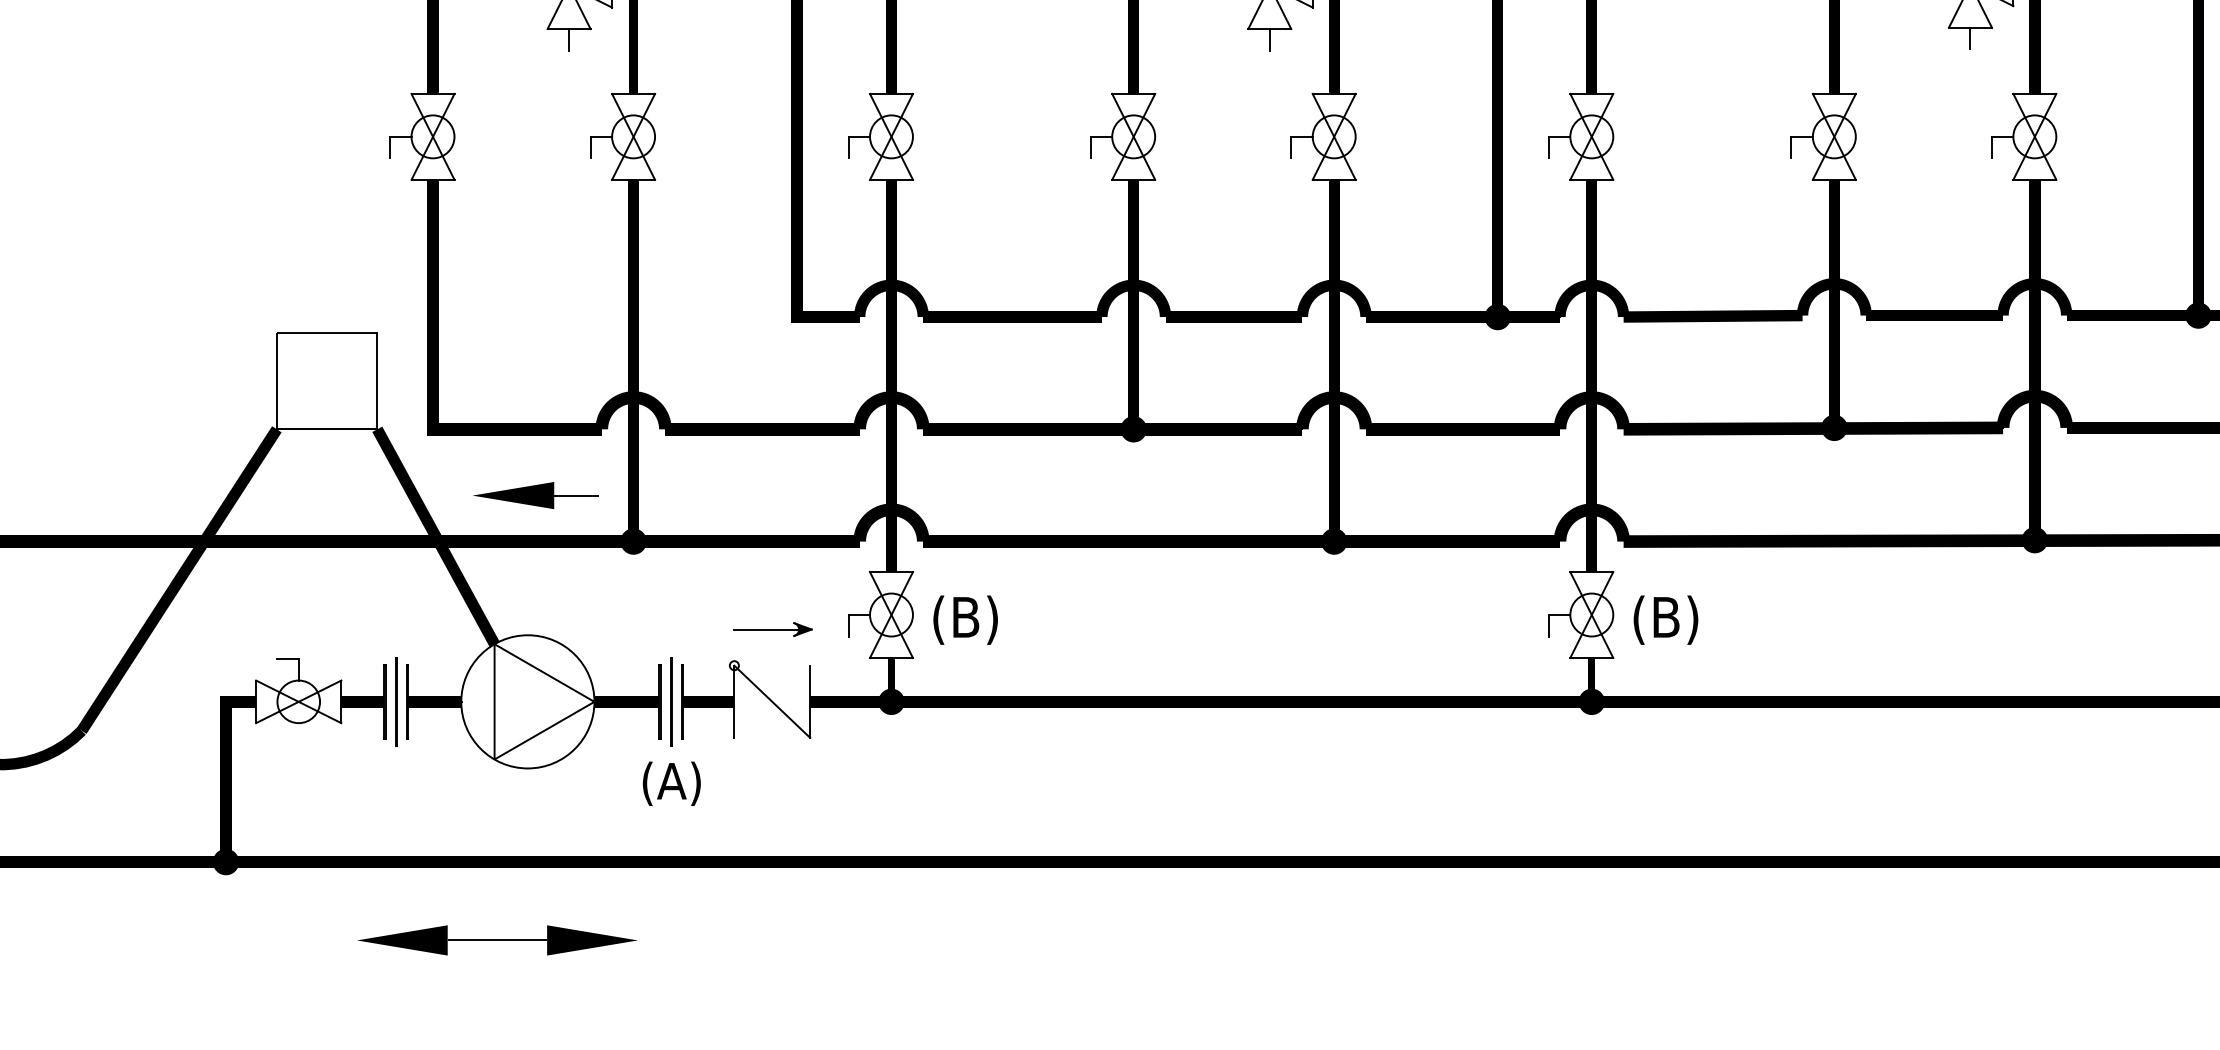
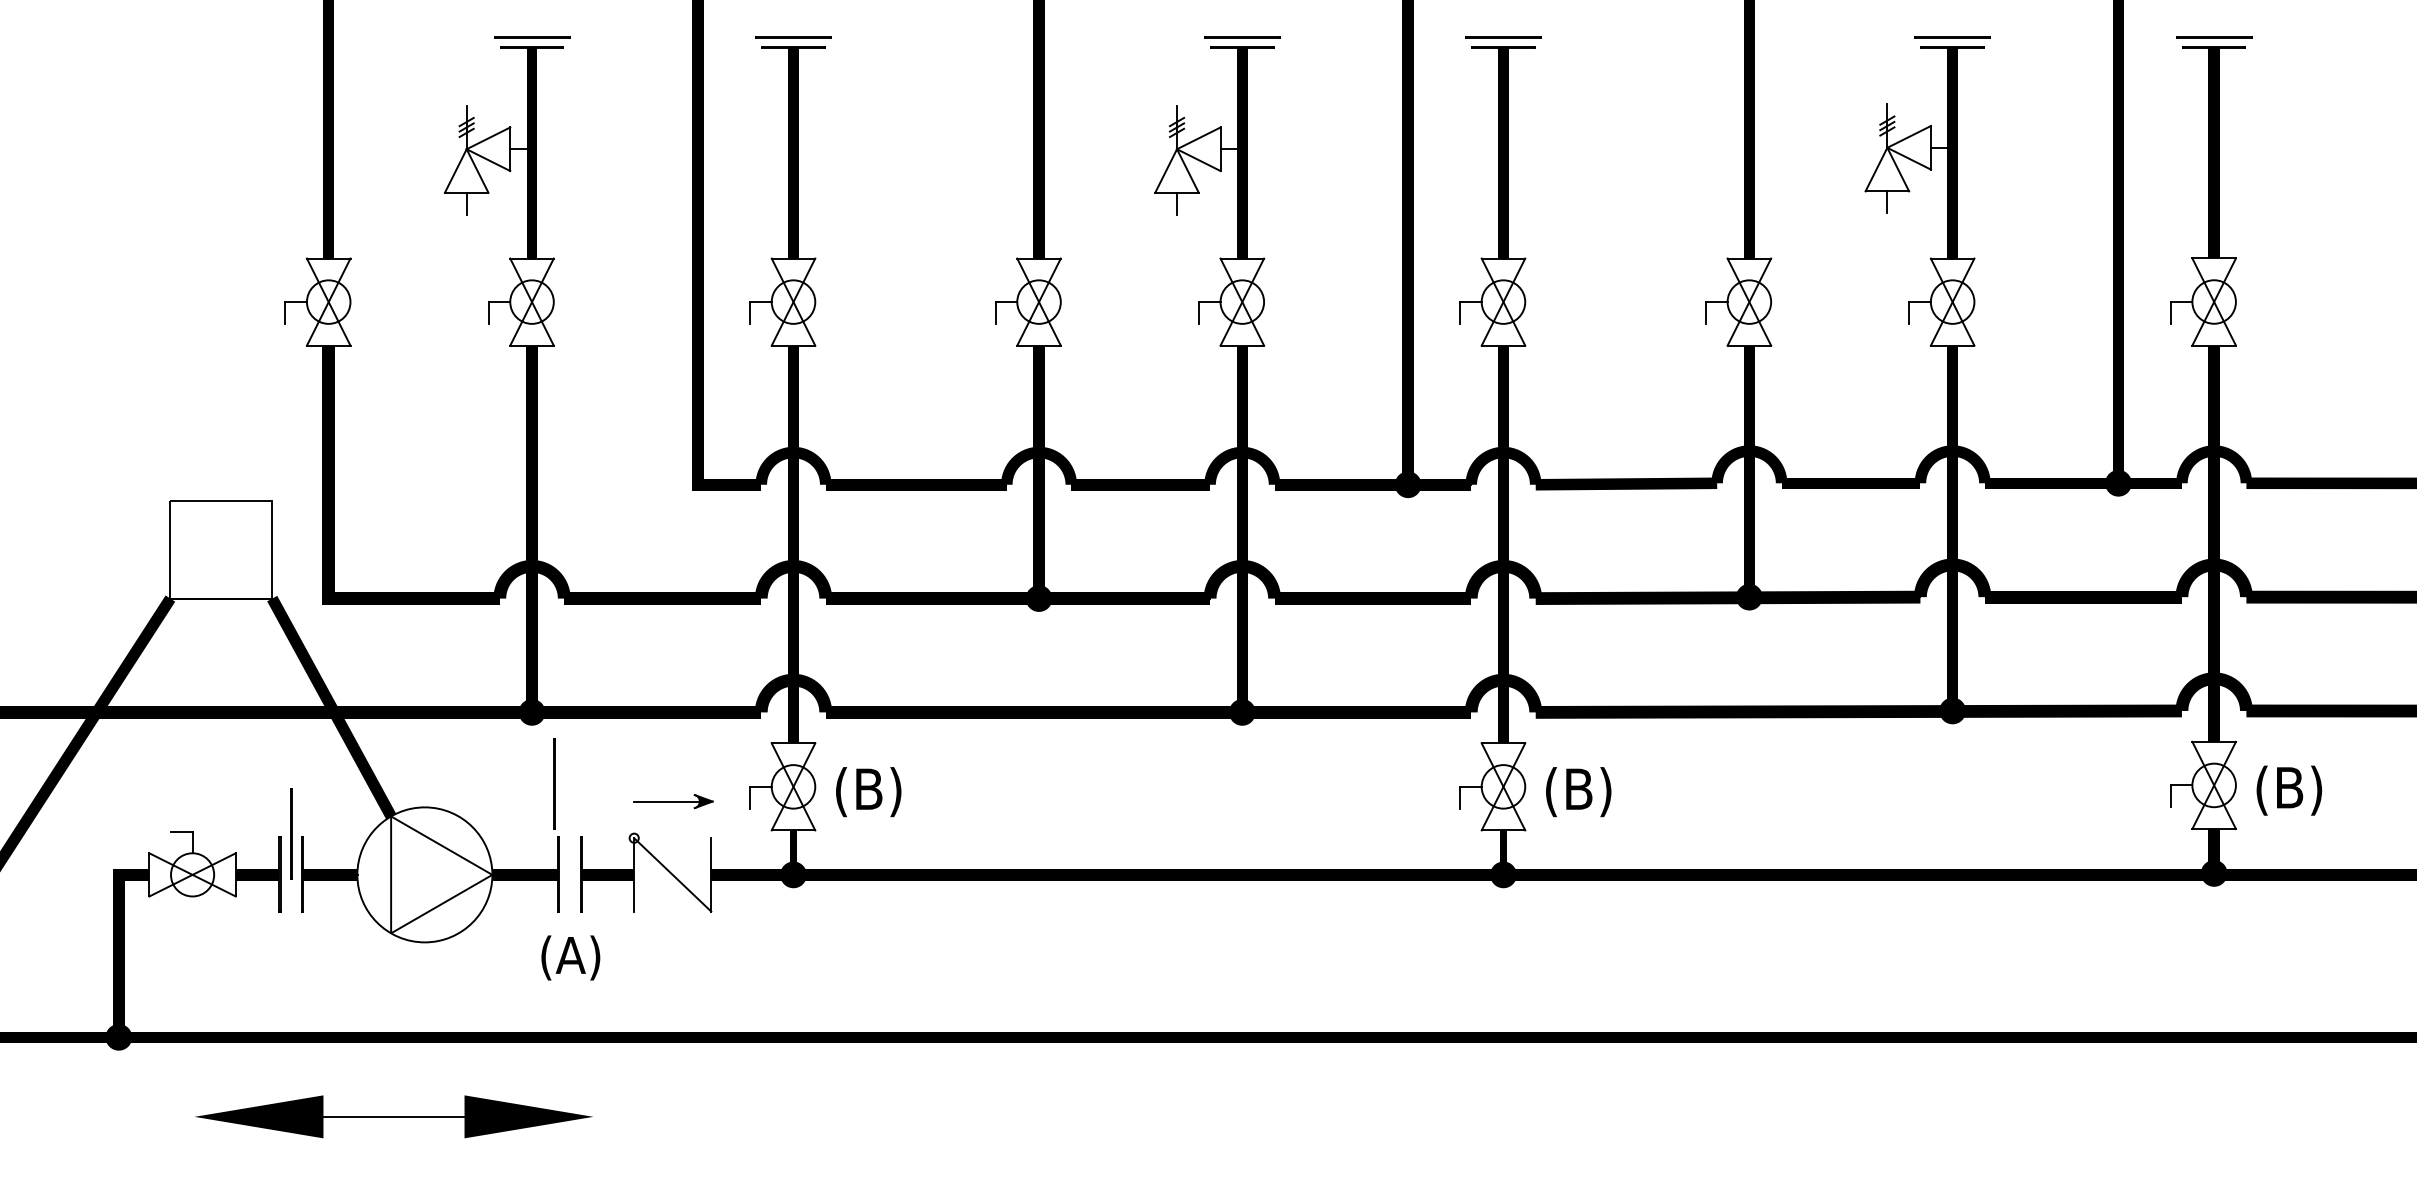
part: (535, 495) -> (432, 665), removed
line: (396, 701) -> (291, 833), moved
line: (671, 701) -> (554, 783), moved
part: (496, 940) -> (393, 1116), size x1.4

